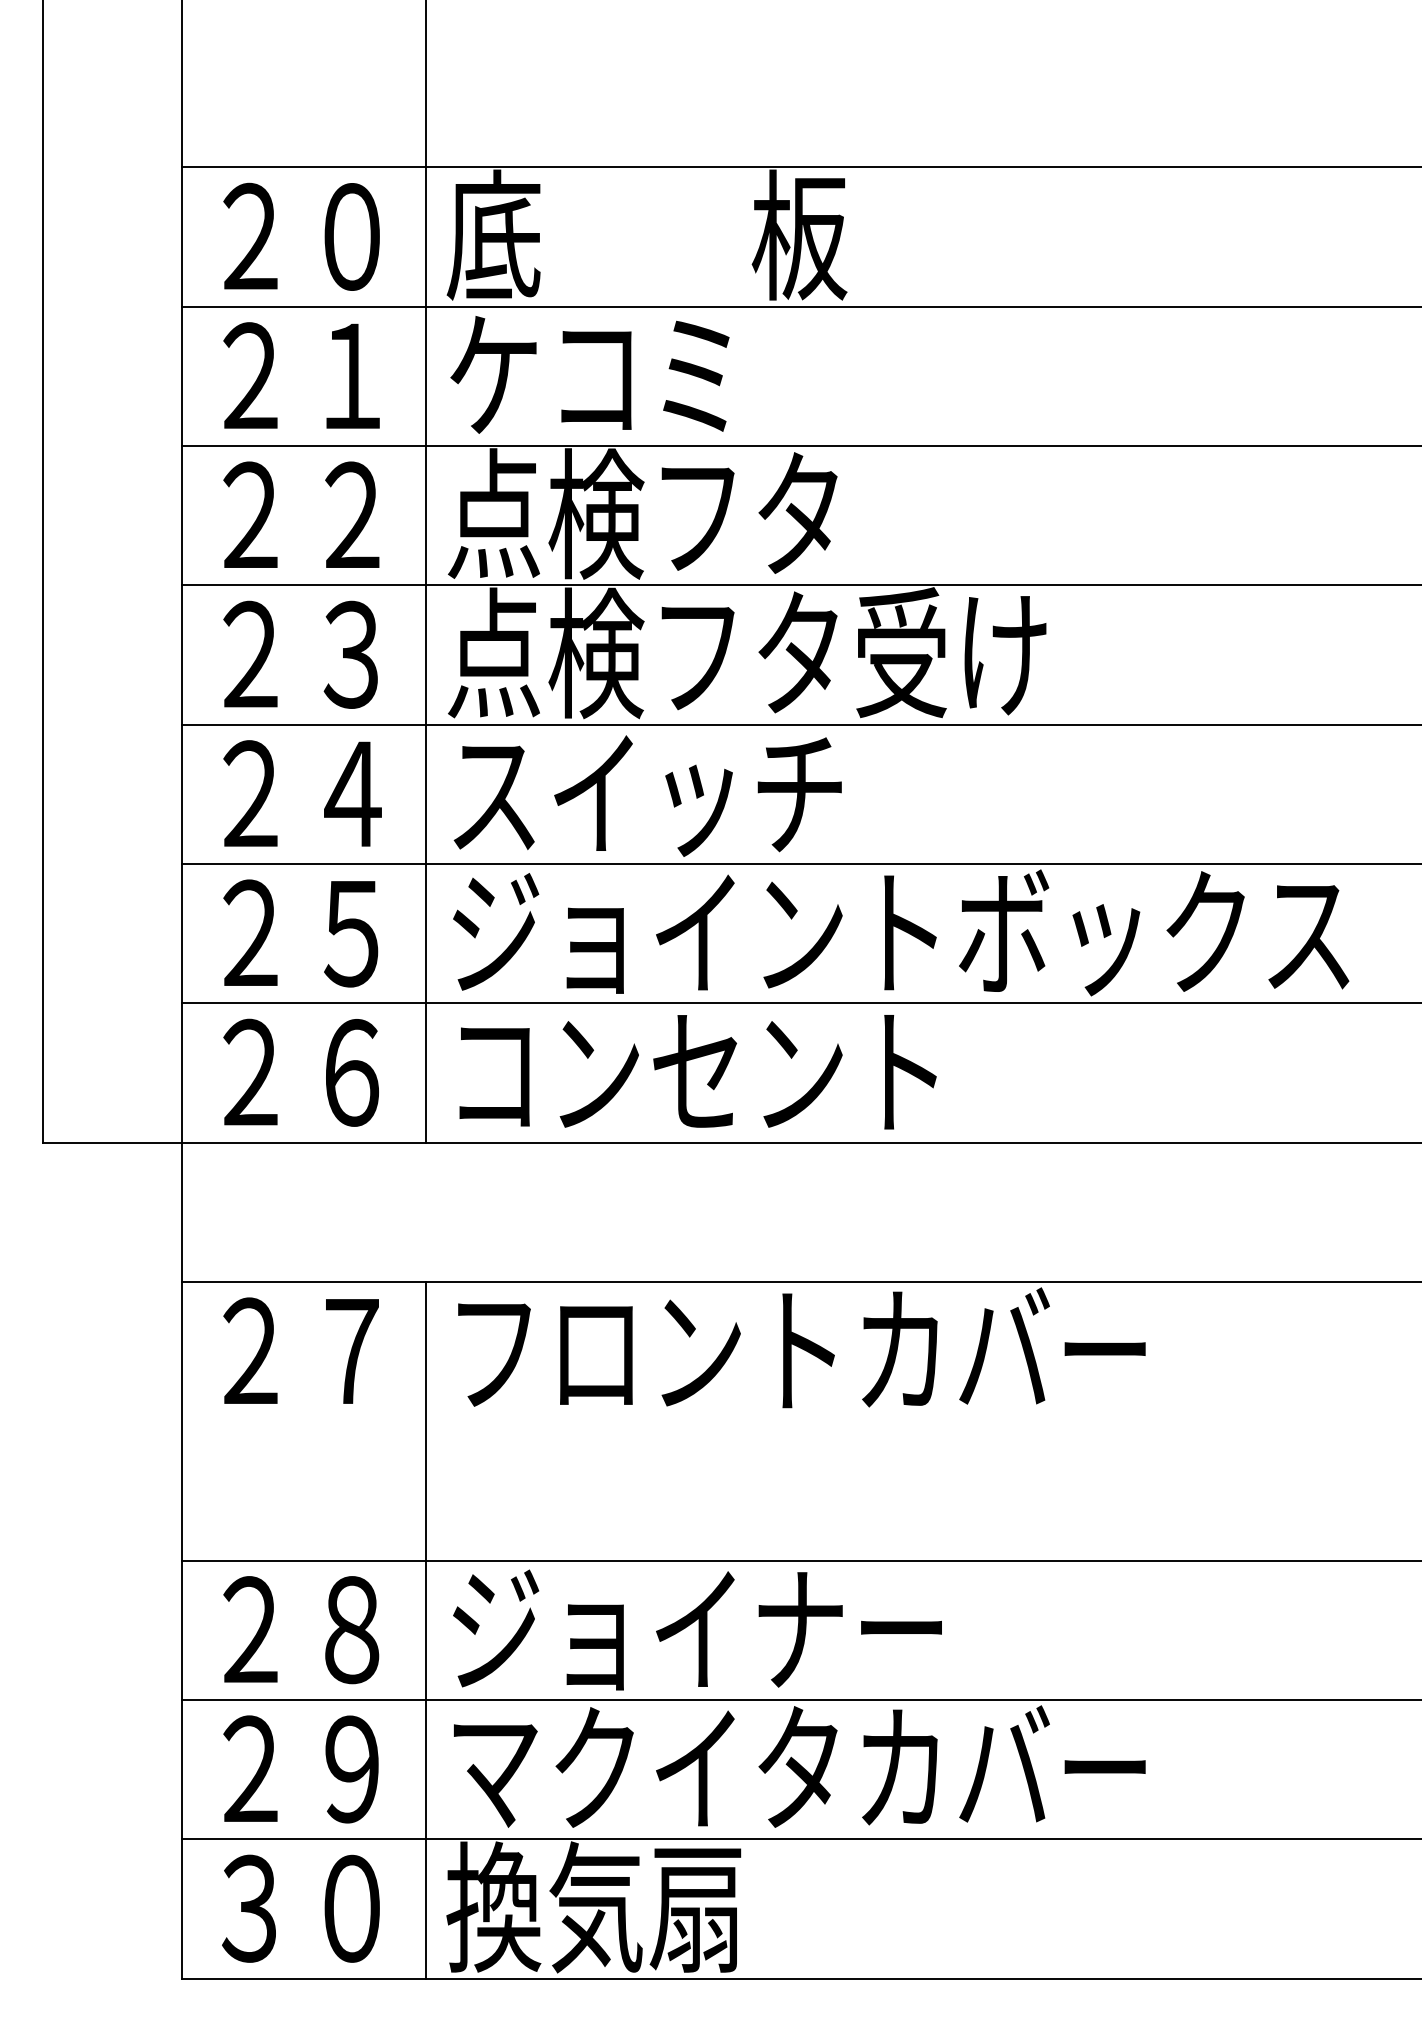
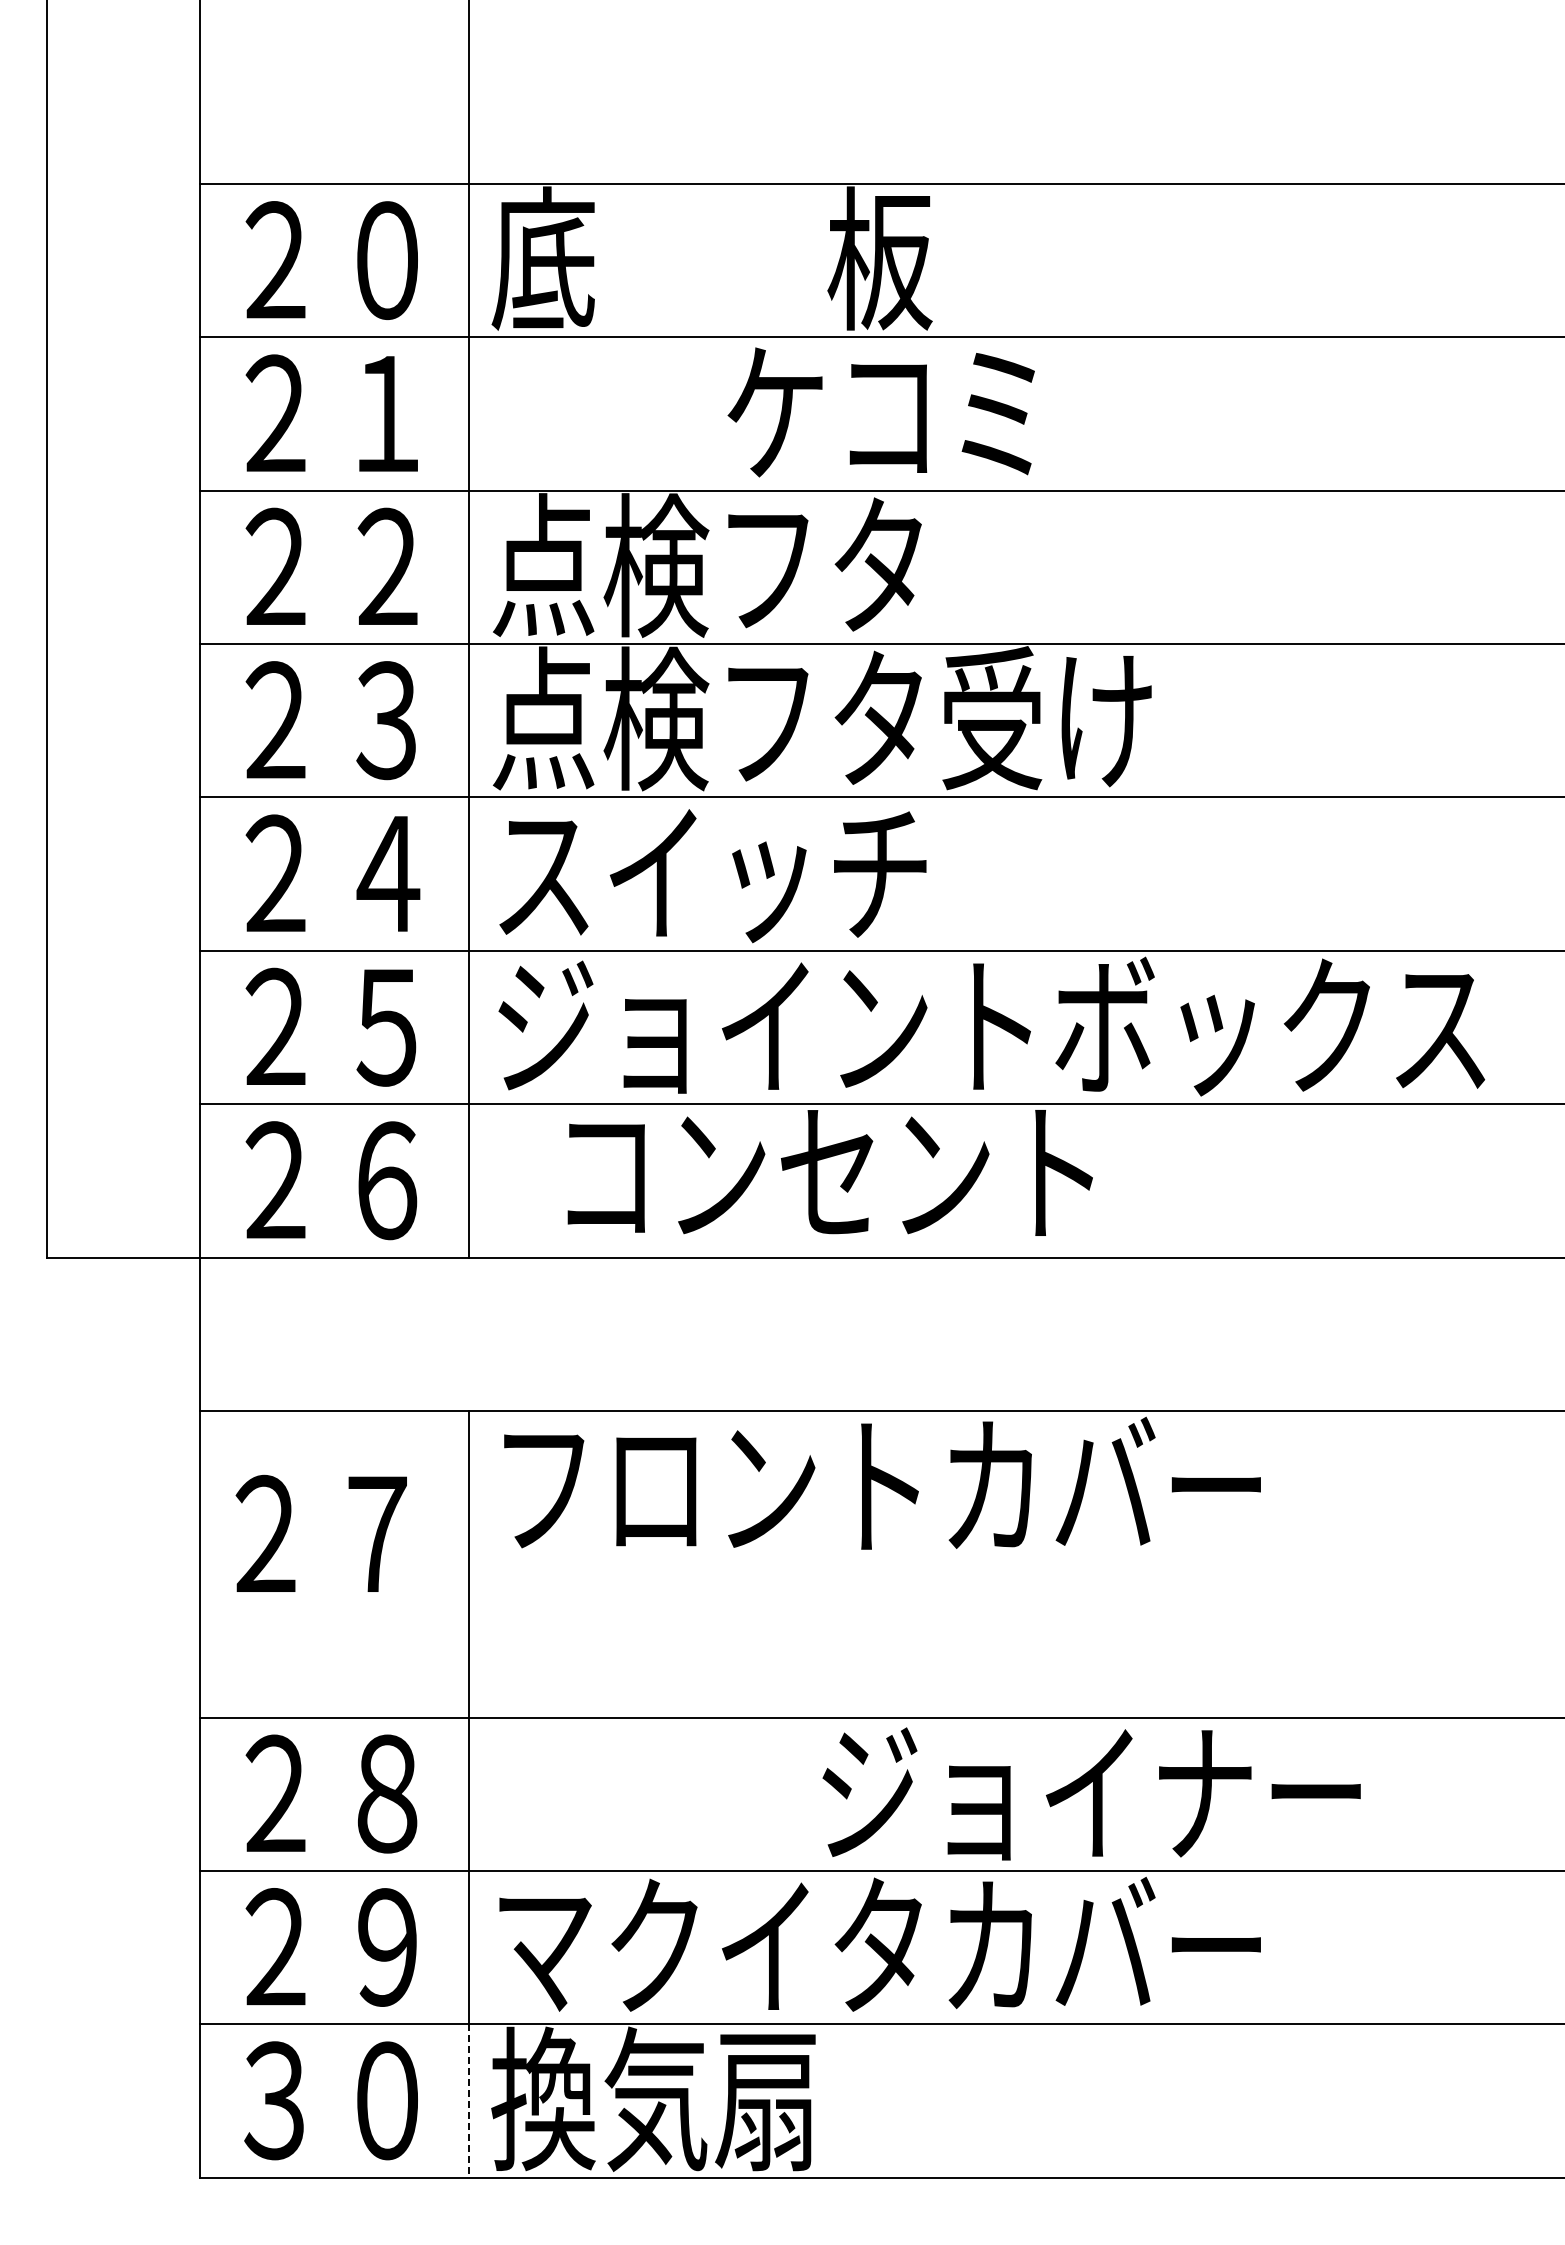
text: (589, 374) -> (880, 412), moved
text: (697, 1071) -> (829, 1172), moved
text: (300, 1349) -> (320, 1532), moved
text: (697, 1629) -> (1091, 1793), moved
line: (425, 1908) -> (468, 2100), solid -> dashed

